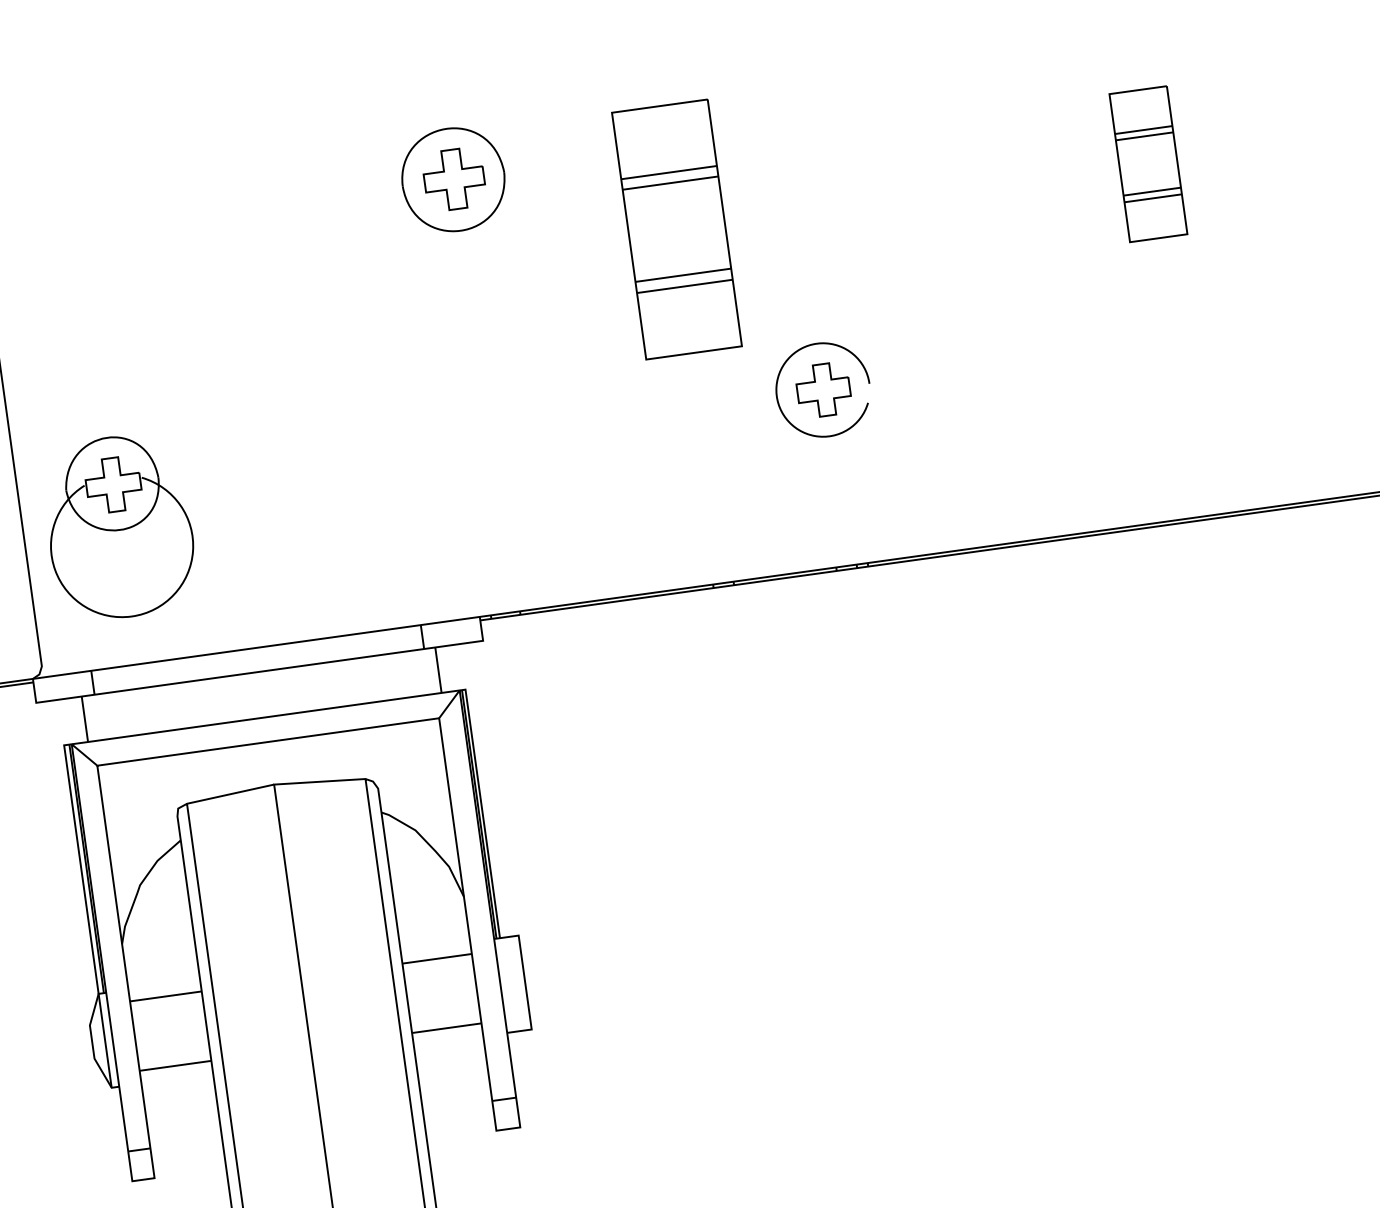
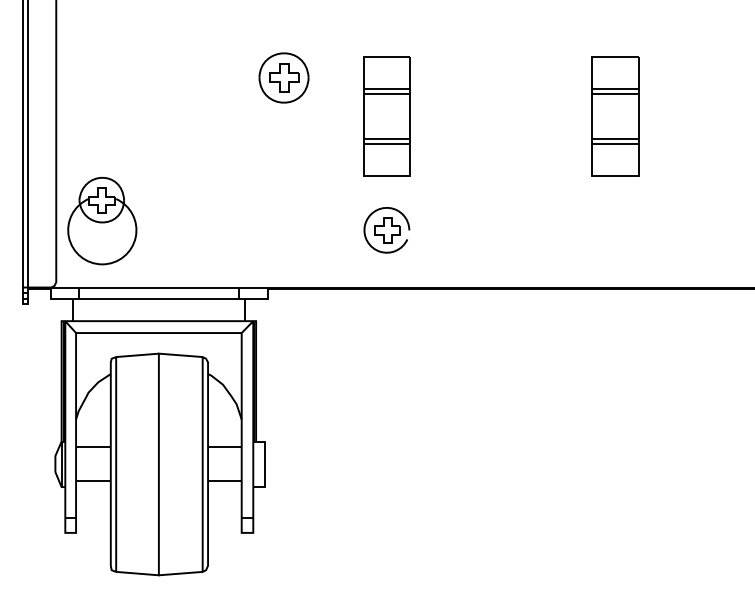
part: (1148, 164) -> (615, 116), size x1.67
part: (822, 390) -> (386, 230), moved

